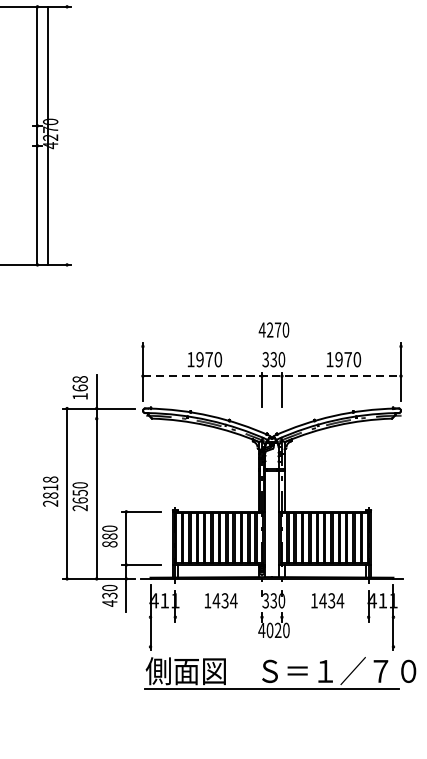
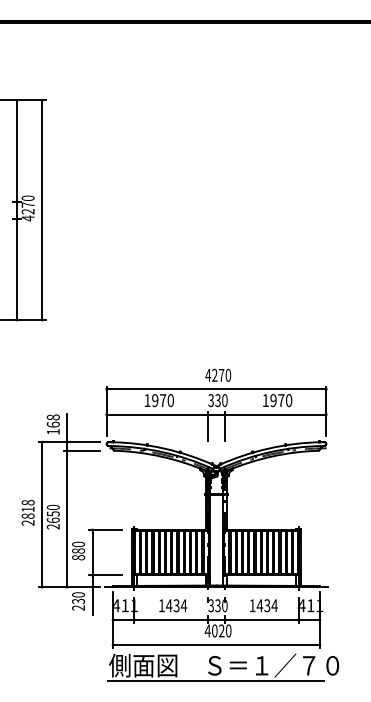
line: (48, 135) -> (42, 209), moved
line: (272, 346) -> (216, 389), added
line: (272, 376) -> (216, 414), dashed -> solid
line: (113, 418) -> (81, 450), added
text: (109, 602) -> (78, 607), 430 -> 230
line: (272, 616) -> (216, 619), added
line: (272, 646) -> (216, 644), added

